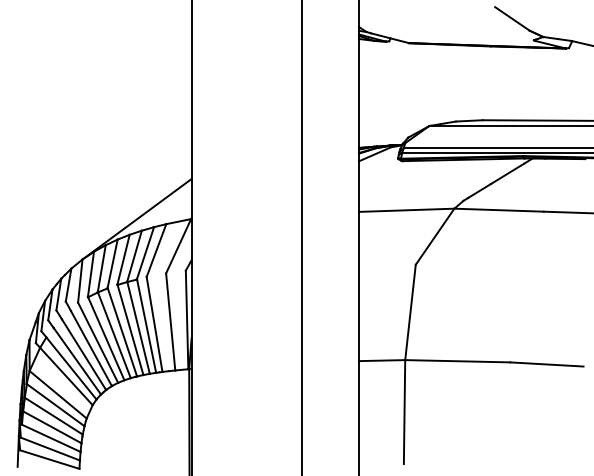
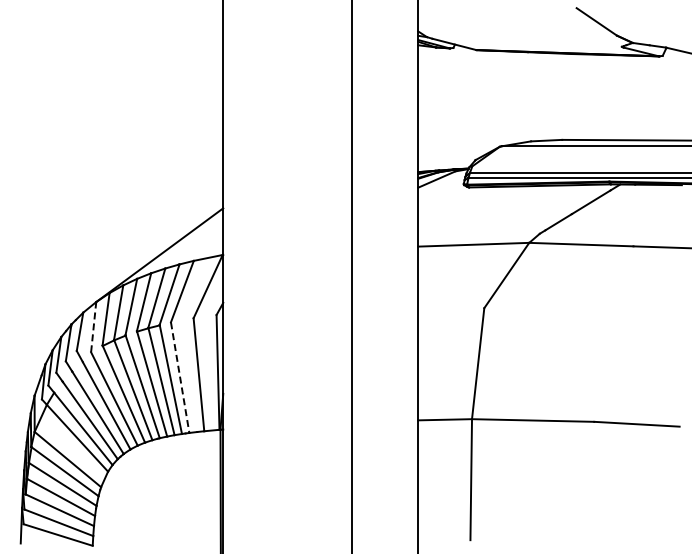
line: (80, 280) -> (93, 326), solid -> dashed
line: (154, 325) -> (180, 378), solid -> dashed

